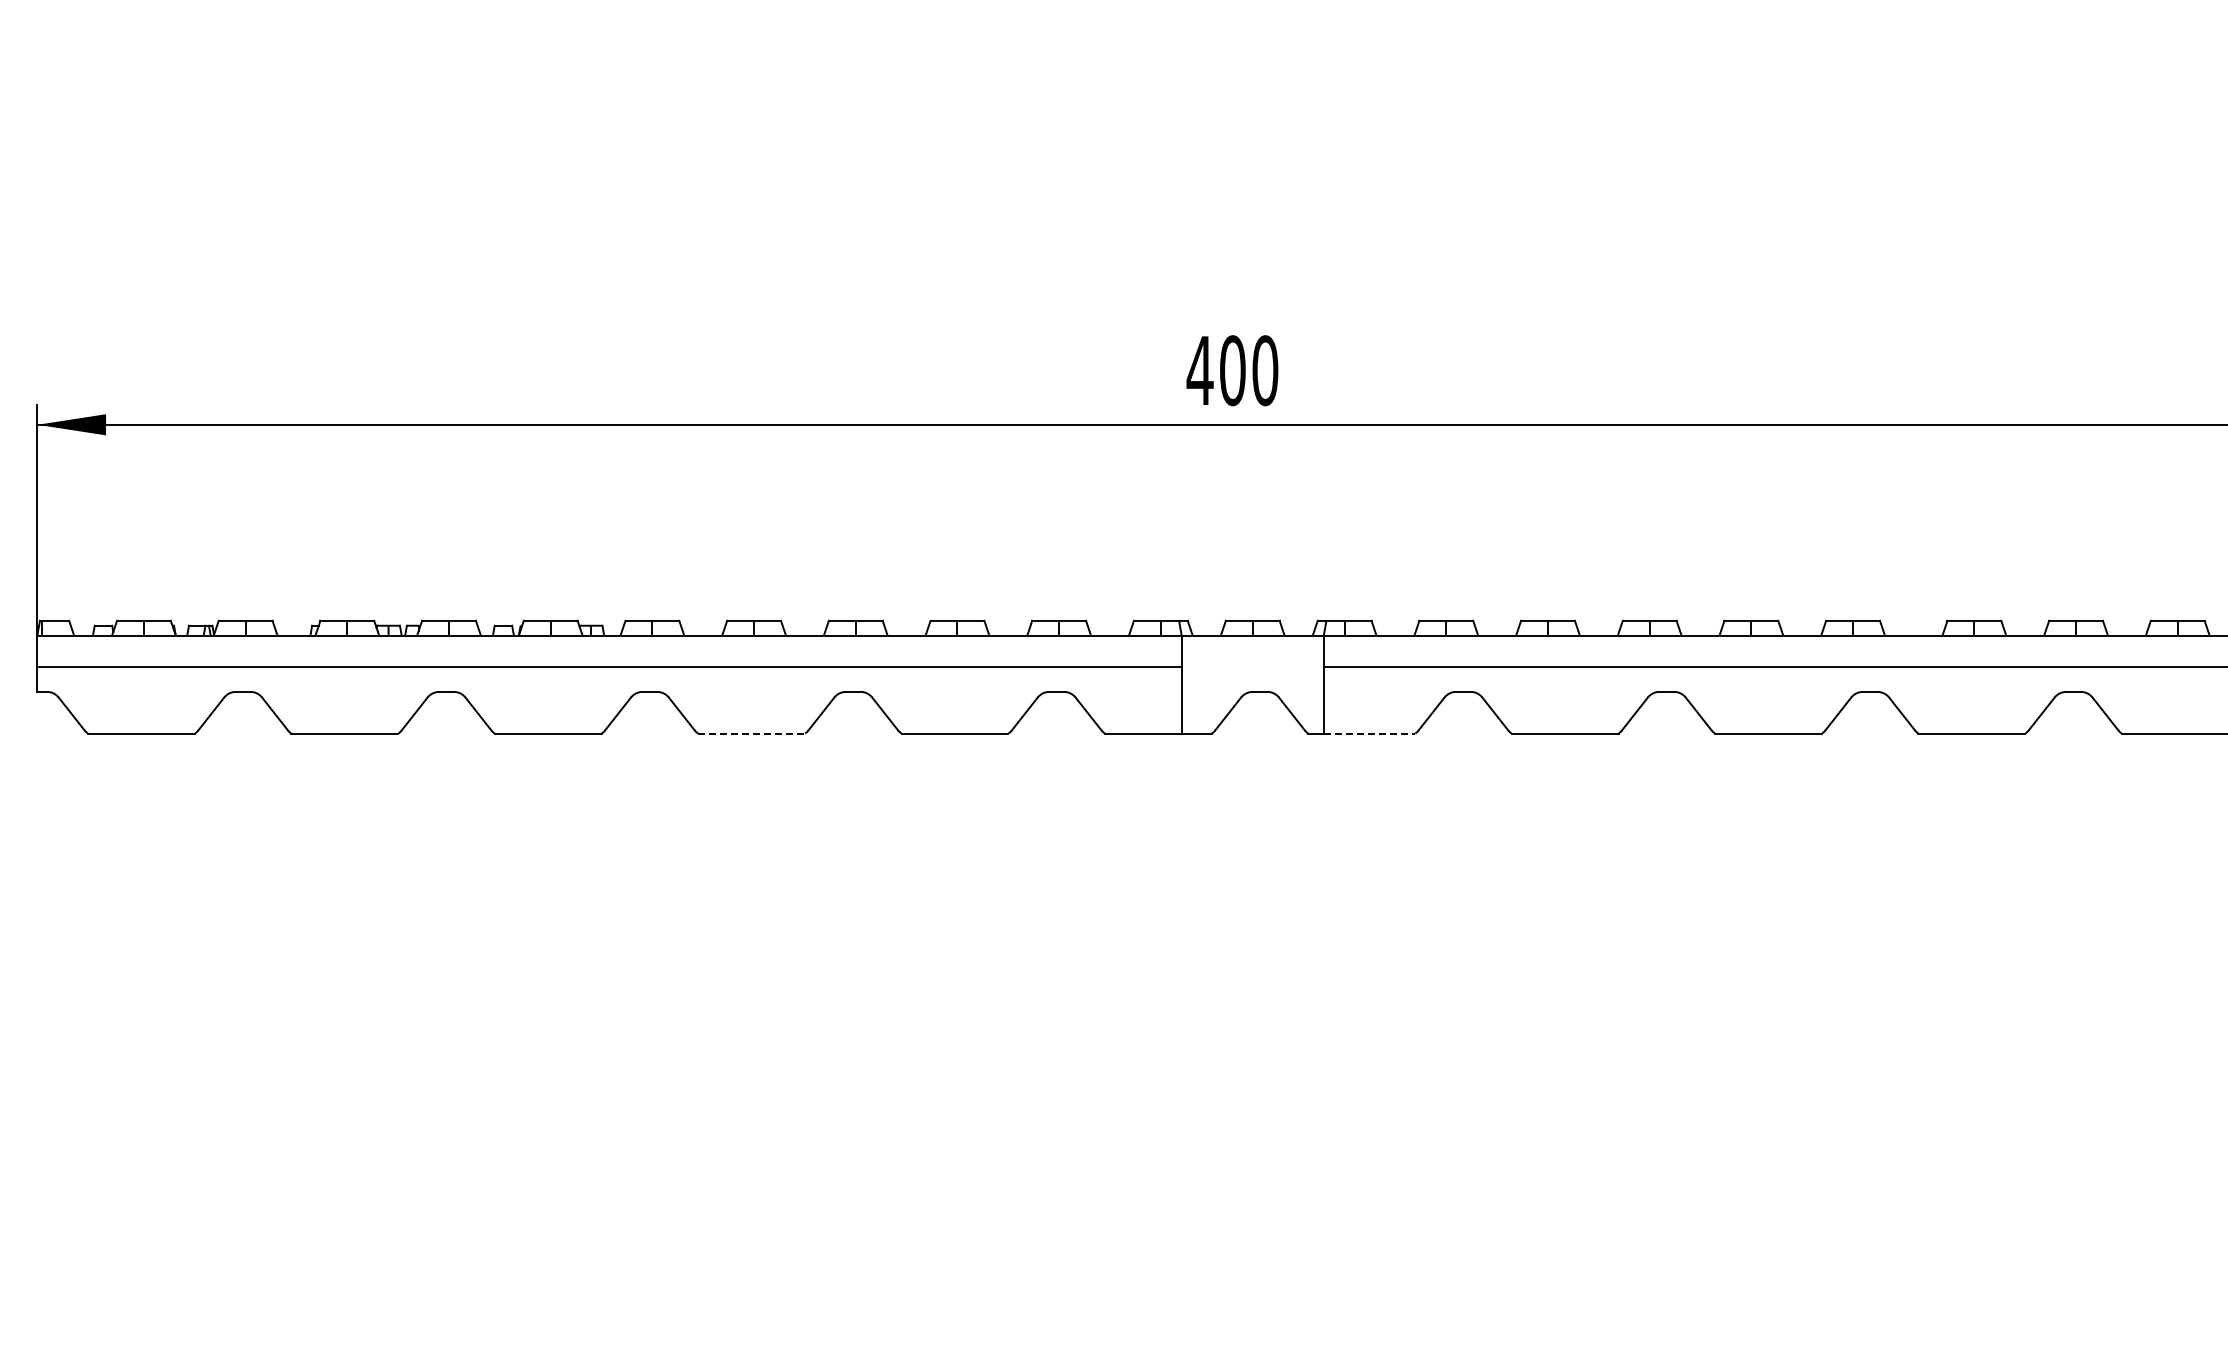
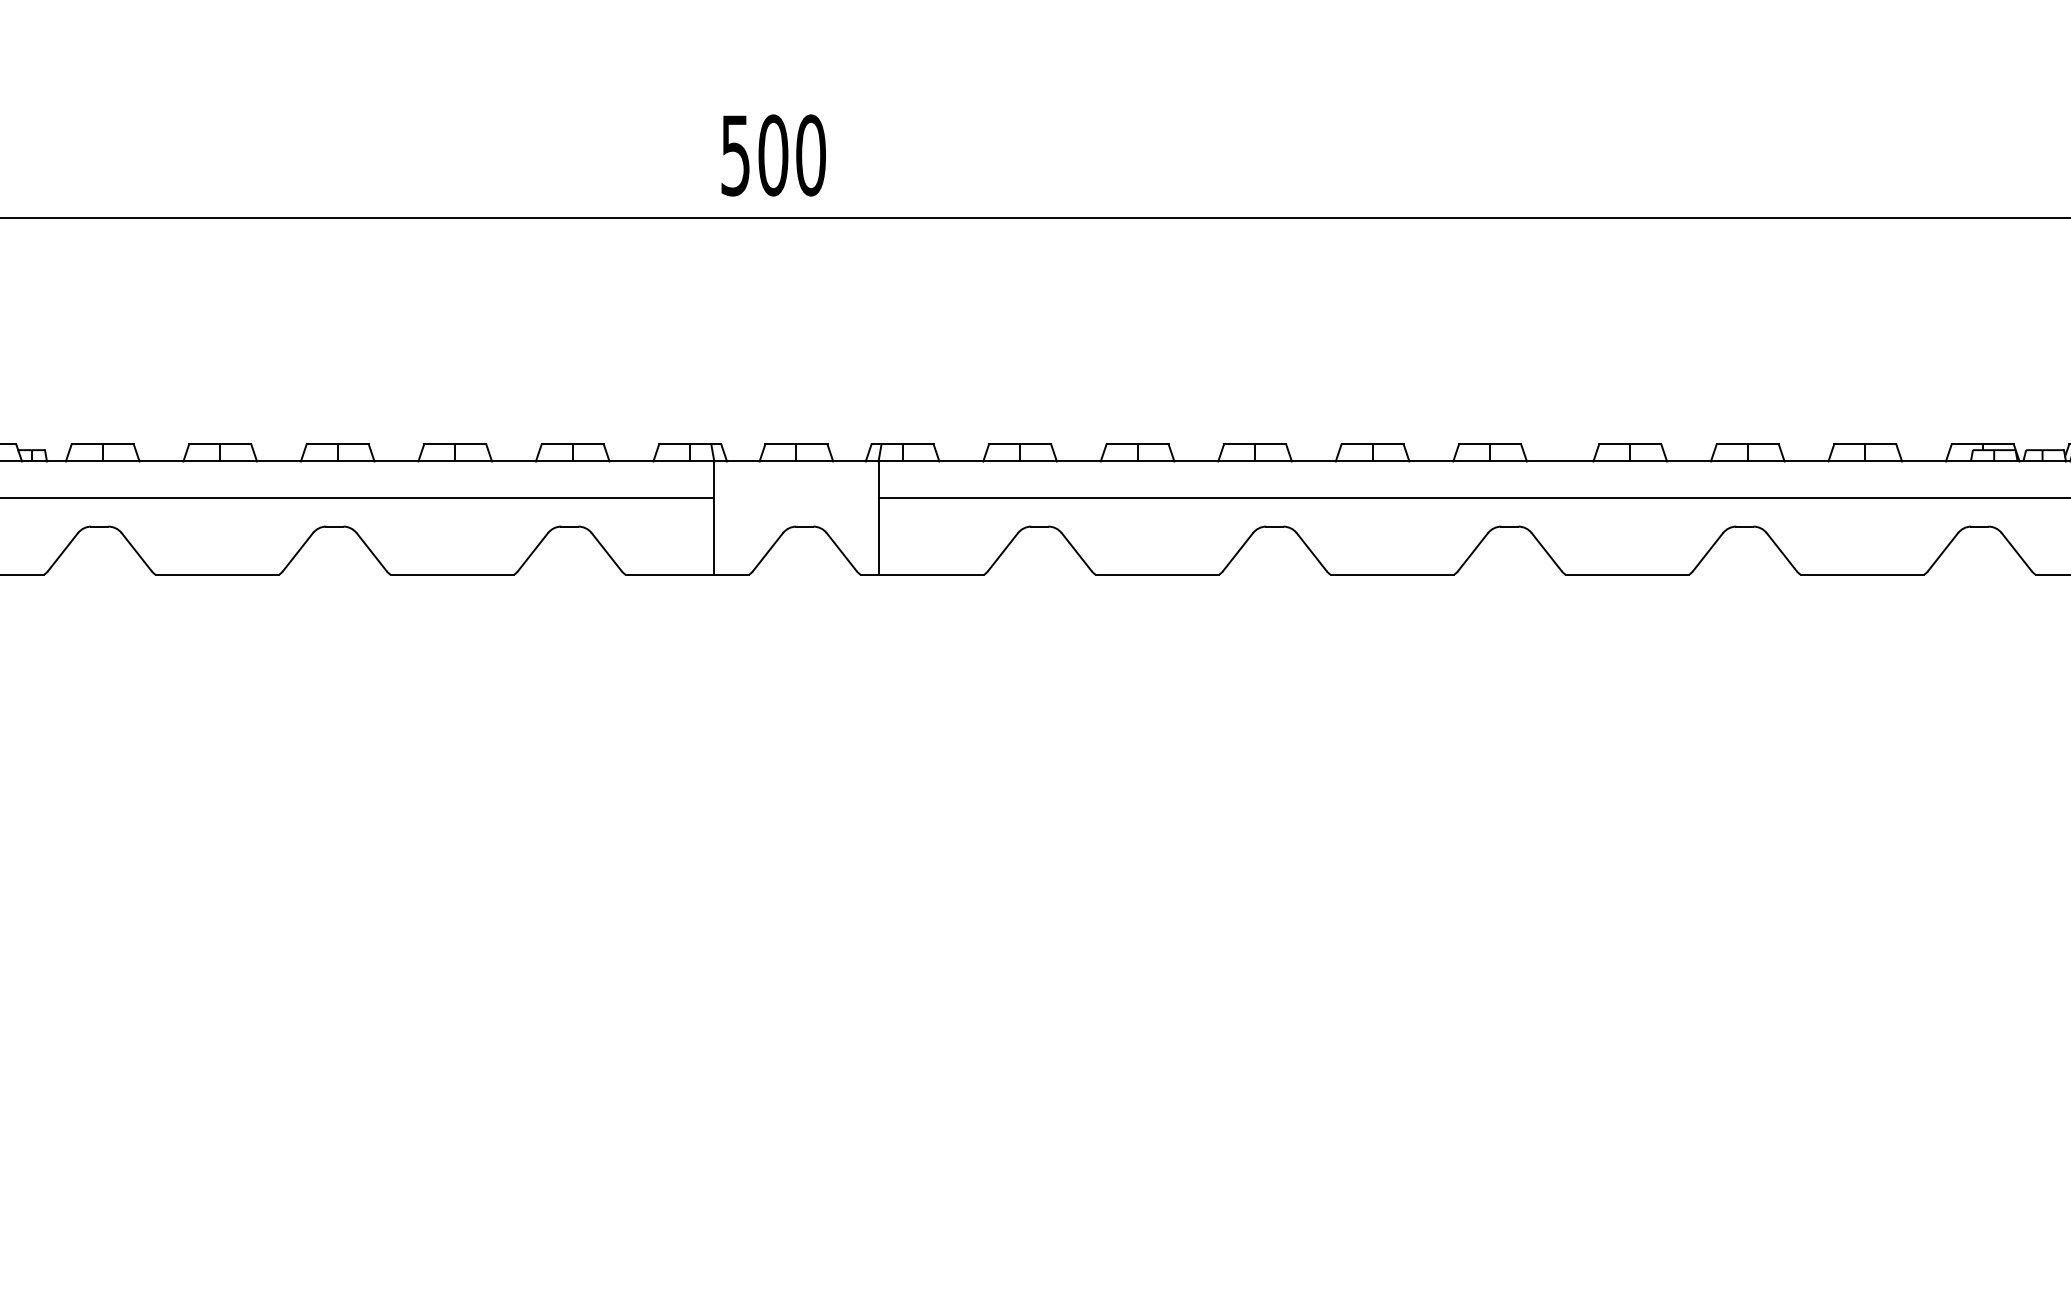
text: (1199, 371) -> (734, 156), 400 -> 500
line: (752, 733) -> (218, 574), dashed -> solid
line: (1369, 733) -> (931, 574), dashed -> solid

